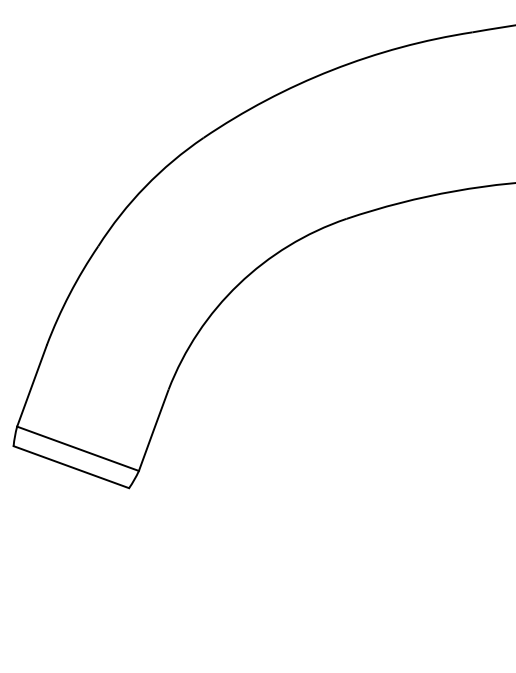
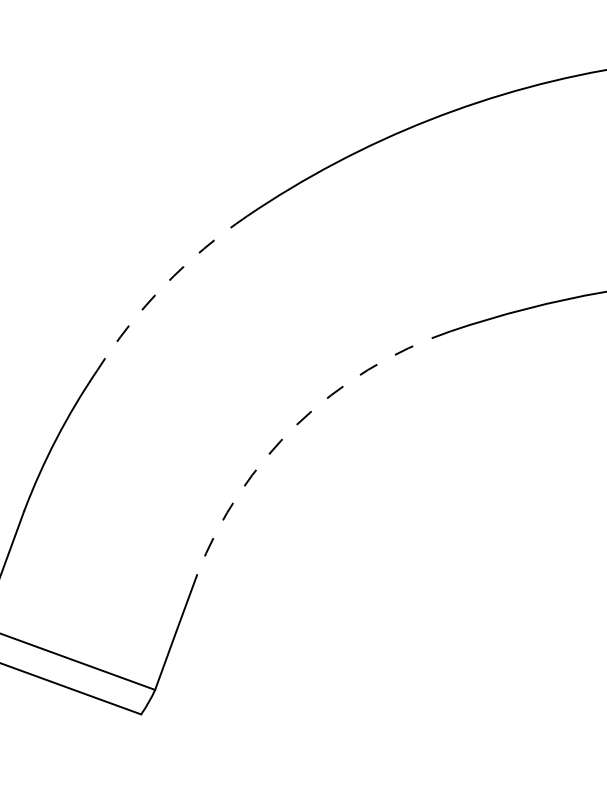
arc: (145, 186) -> (164, 285), solid -> dashed
arc: (238, 284) -> (296, 424), solid -> dashed

